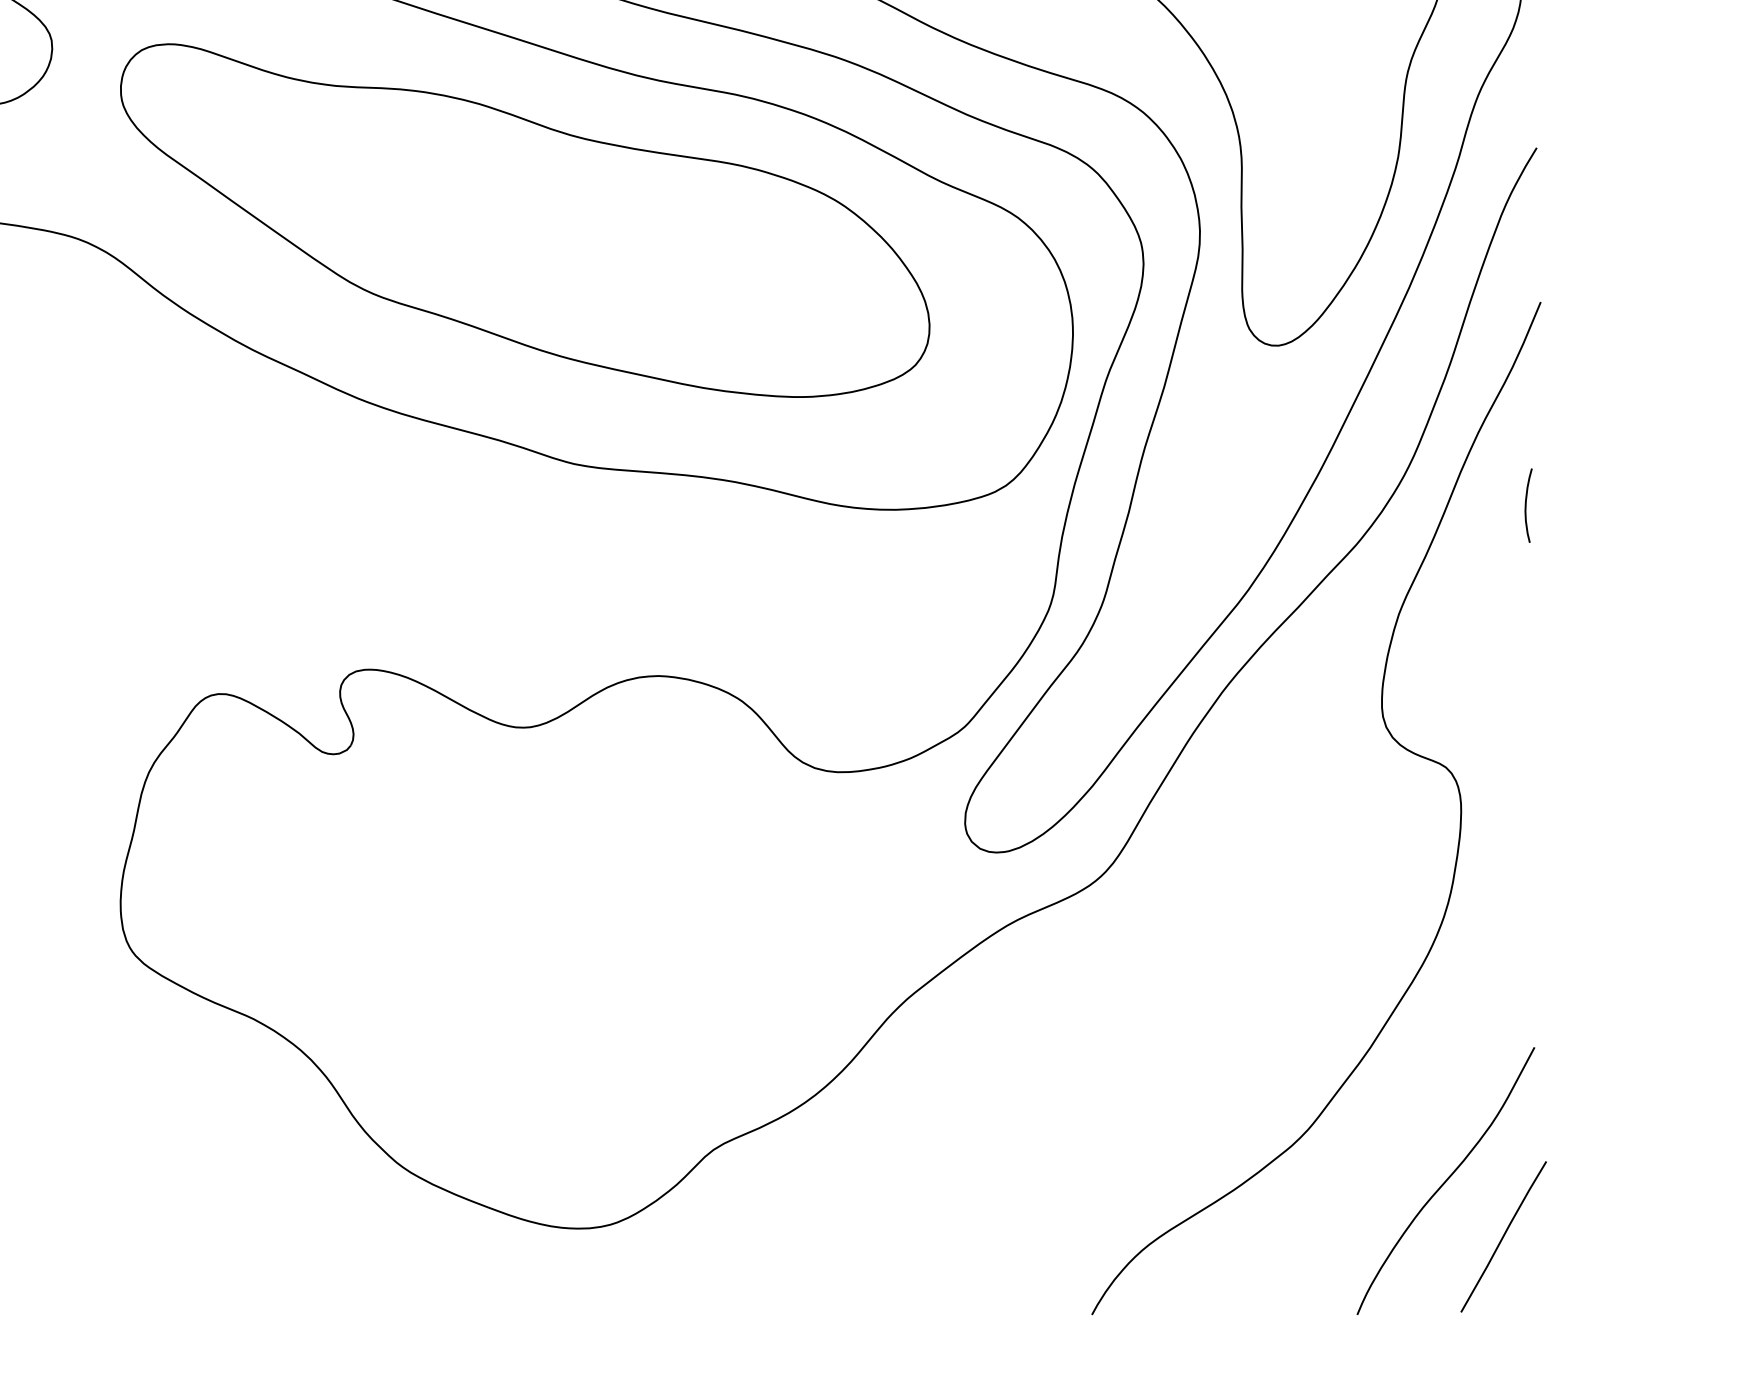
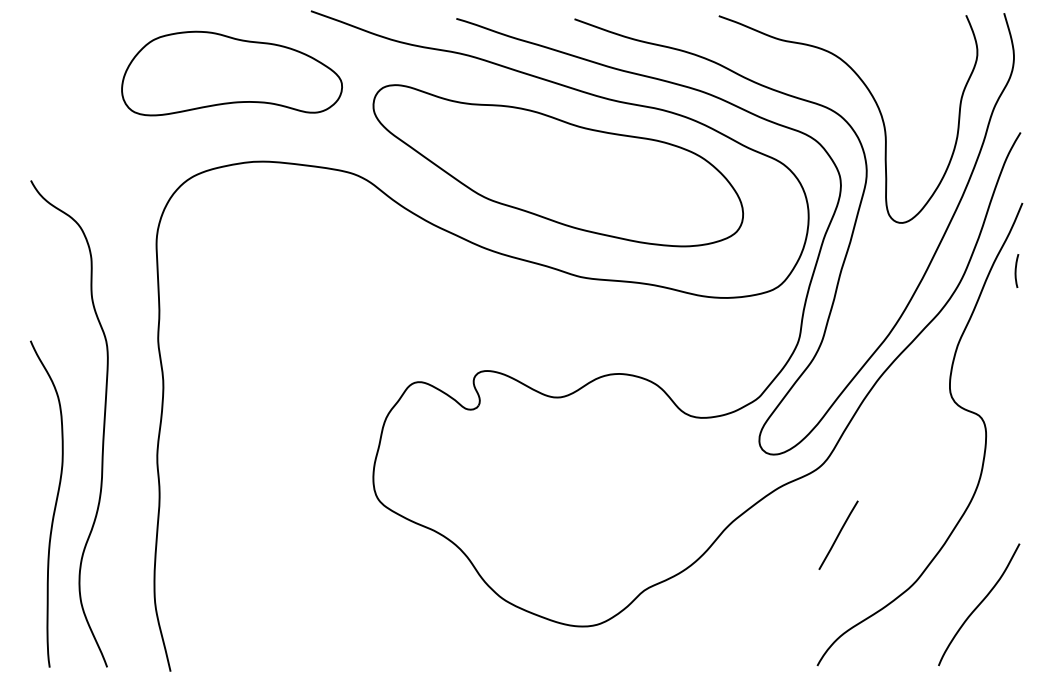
curve: (1527, 504) -> (1016, 270), moved
line: (1503, 1235) -> (838, 534), moved

